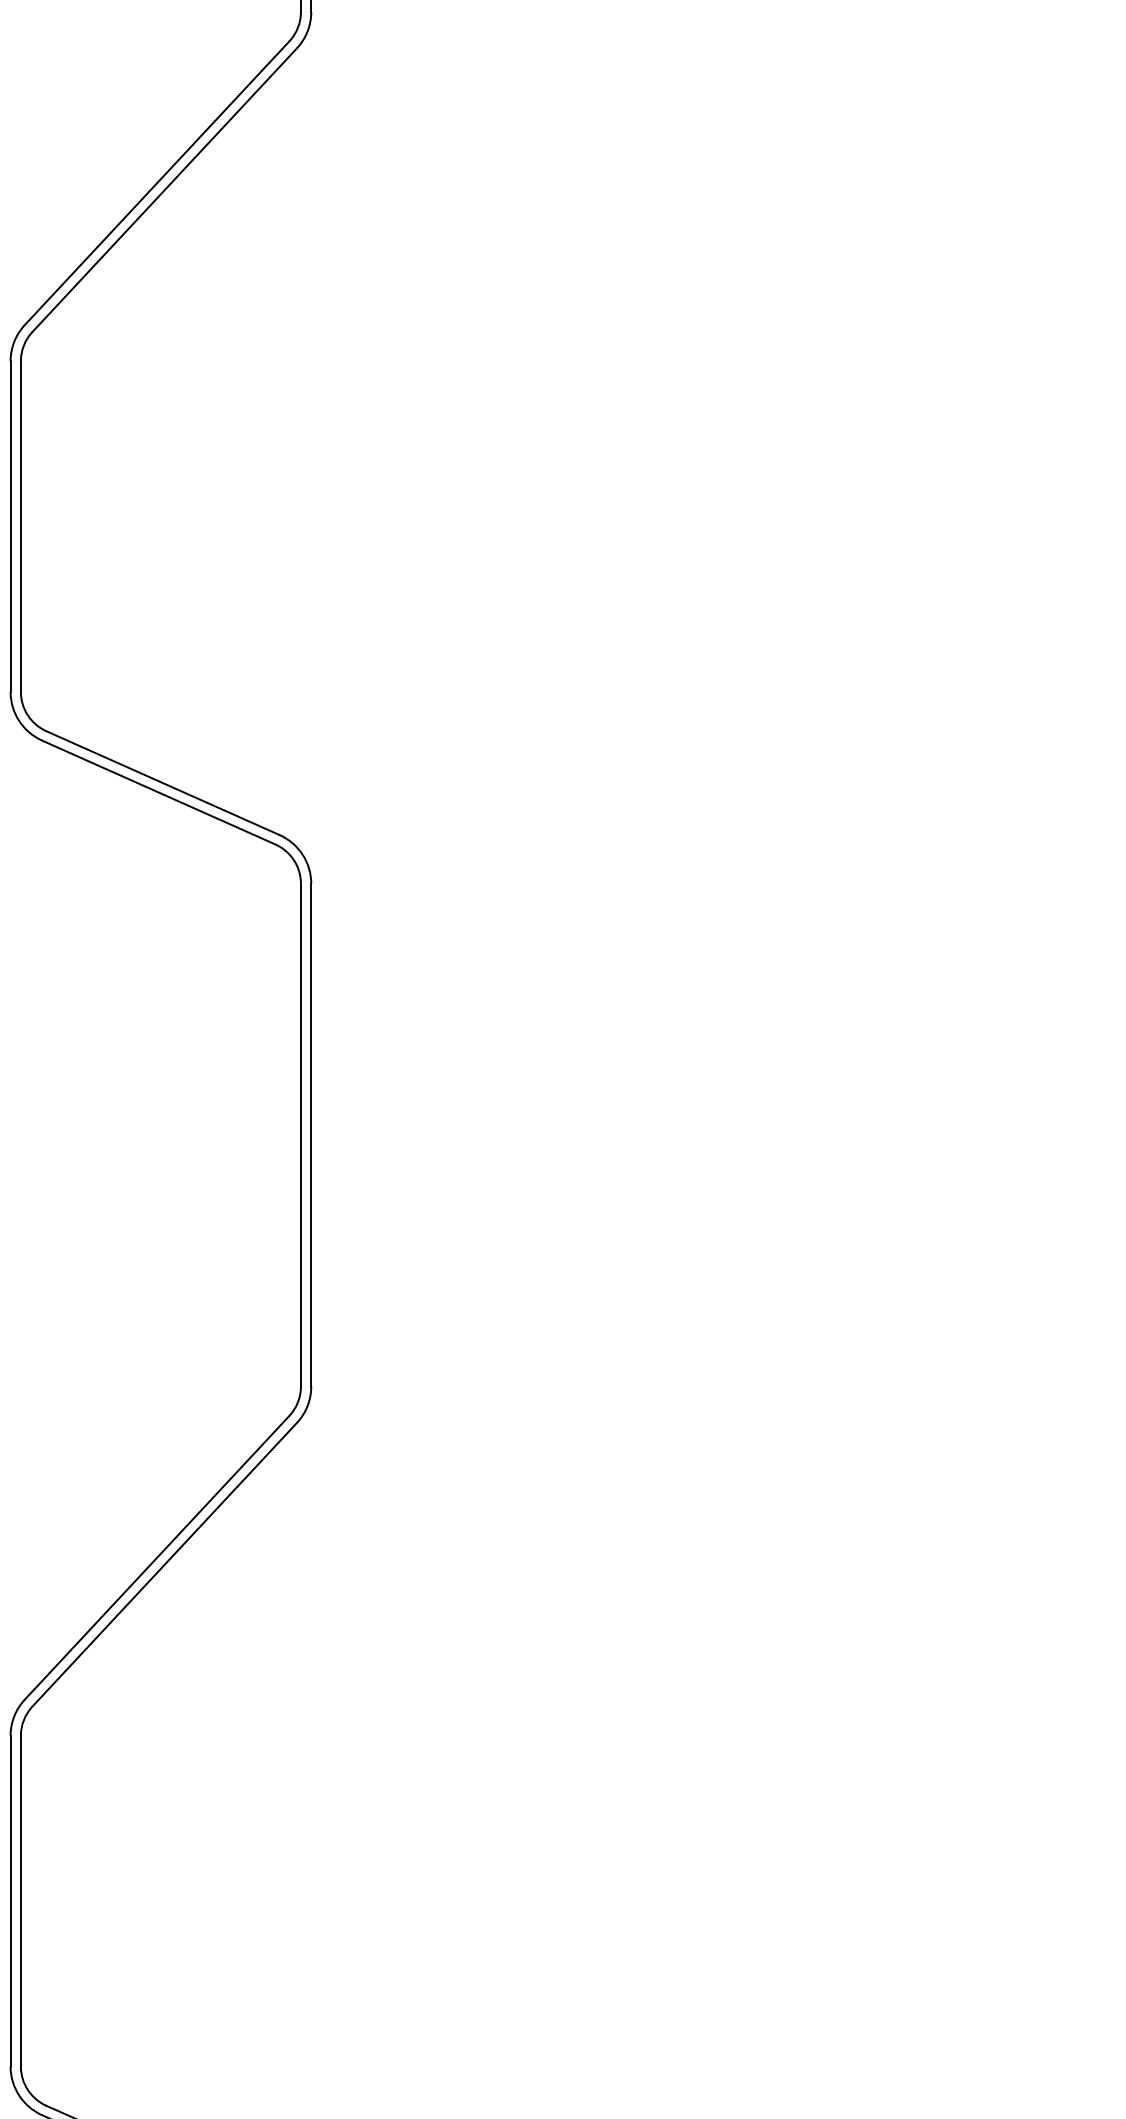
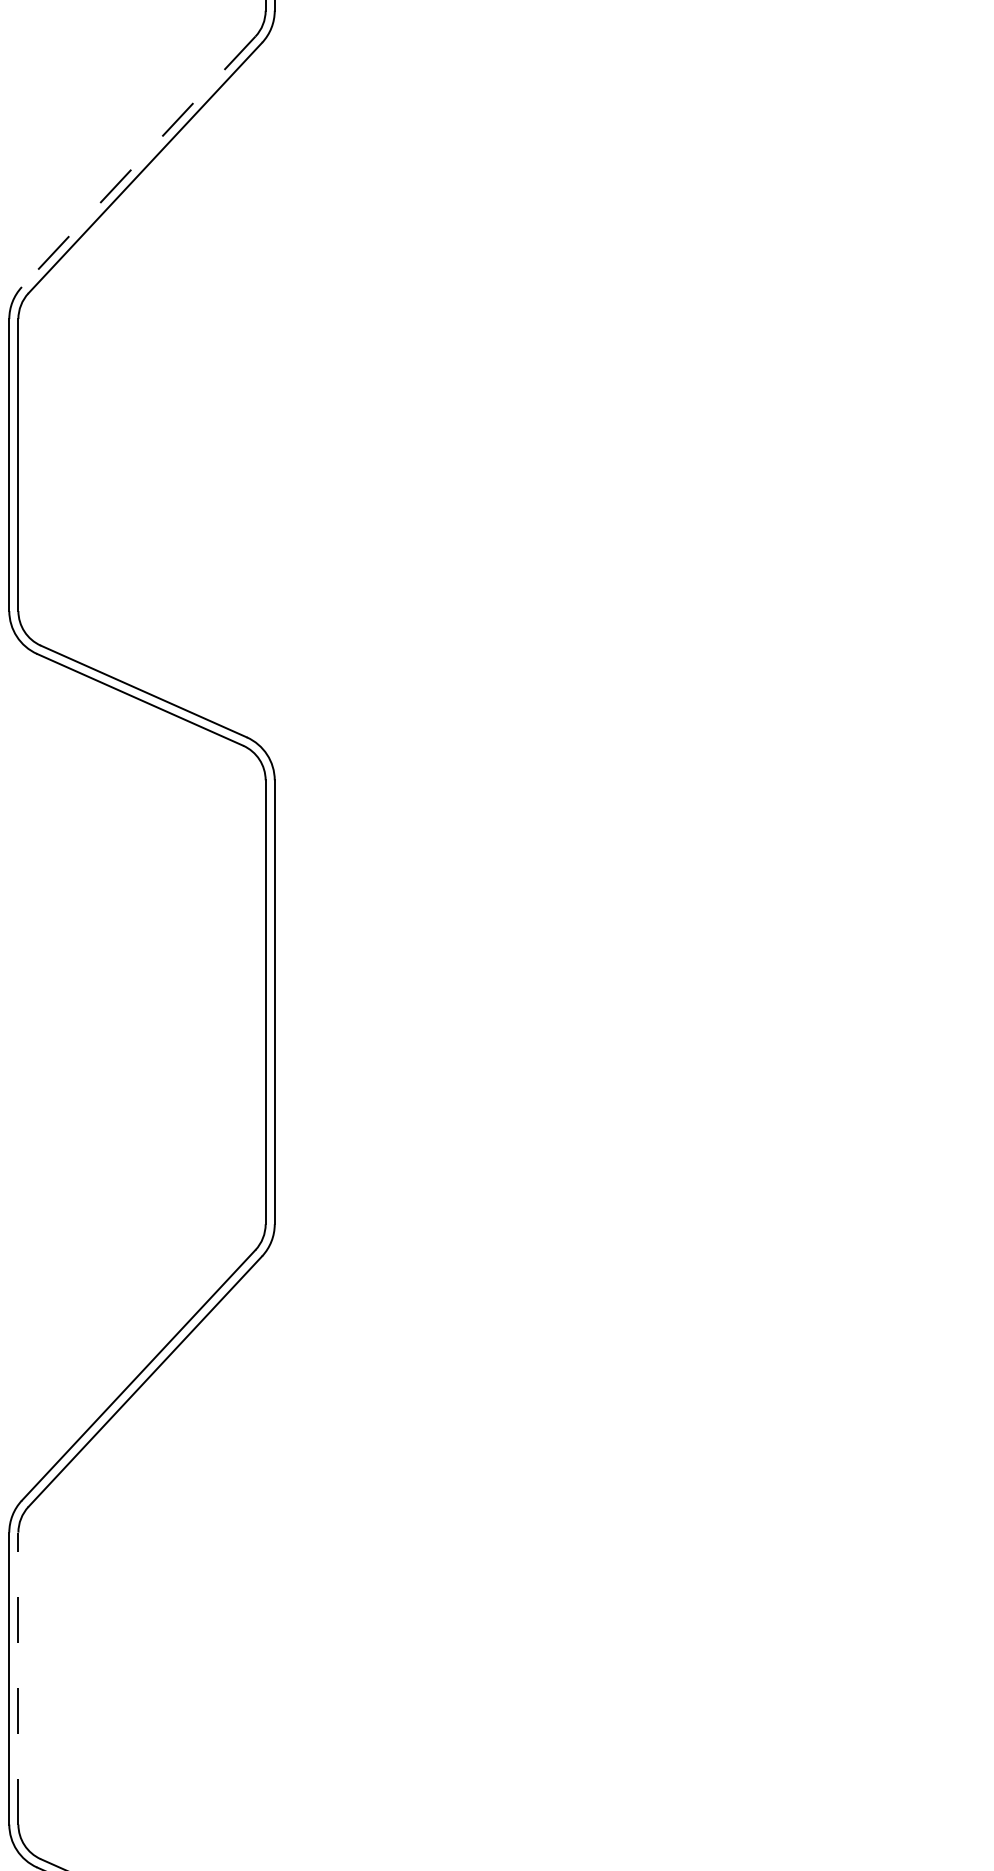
line: (156, 183) -> (138, 162), solid -> dashed
line: (21, 1901) -> (18, 1678), solid -> dashed

